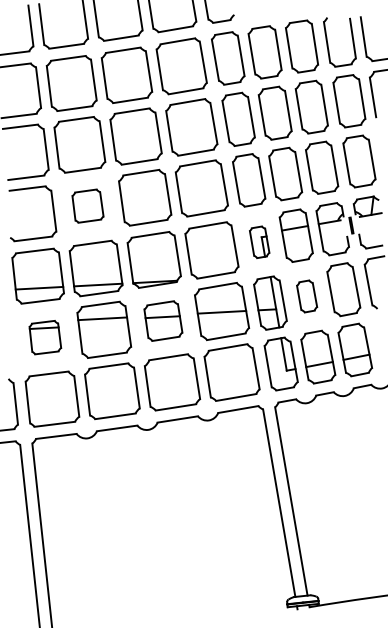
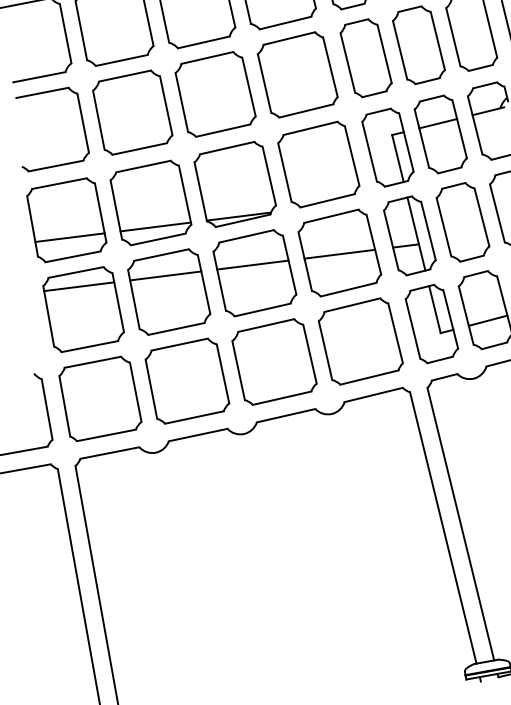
part: (87, 205) -> (131, 111), size x1.67
part: (259, 242) -> (387, 148), size x1.67
part: (306, 296) -> (462, 222), size x1.67
part: (163, 320) -> (255, 272), size x1.43
part: (45, 337) -> (83, 309), size x1.67

